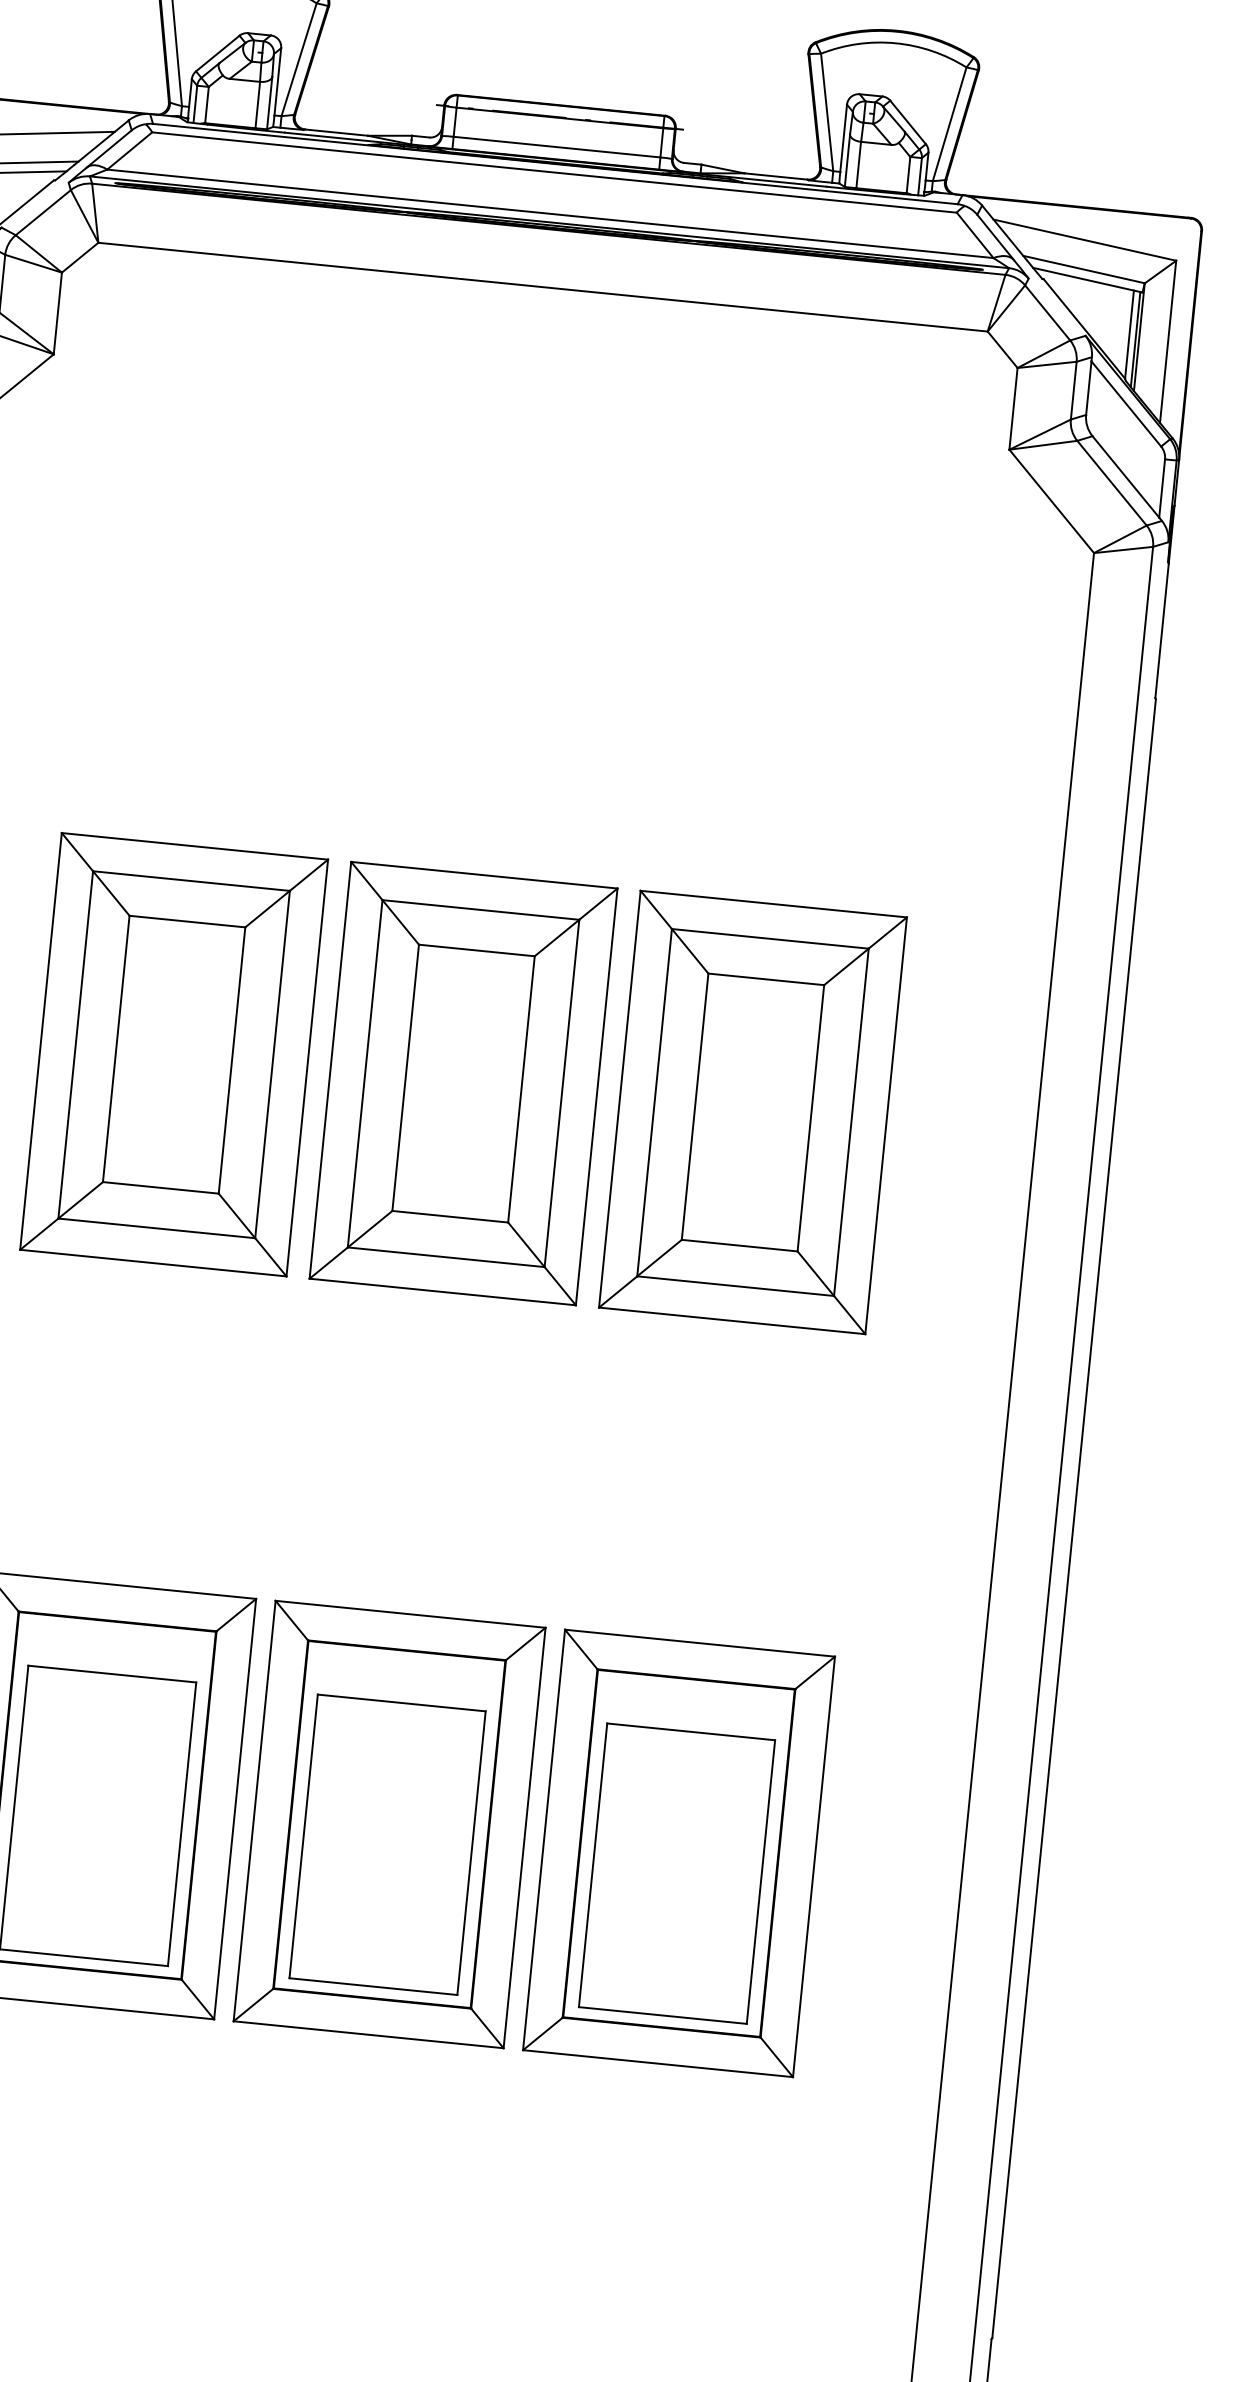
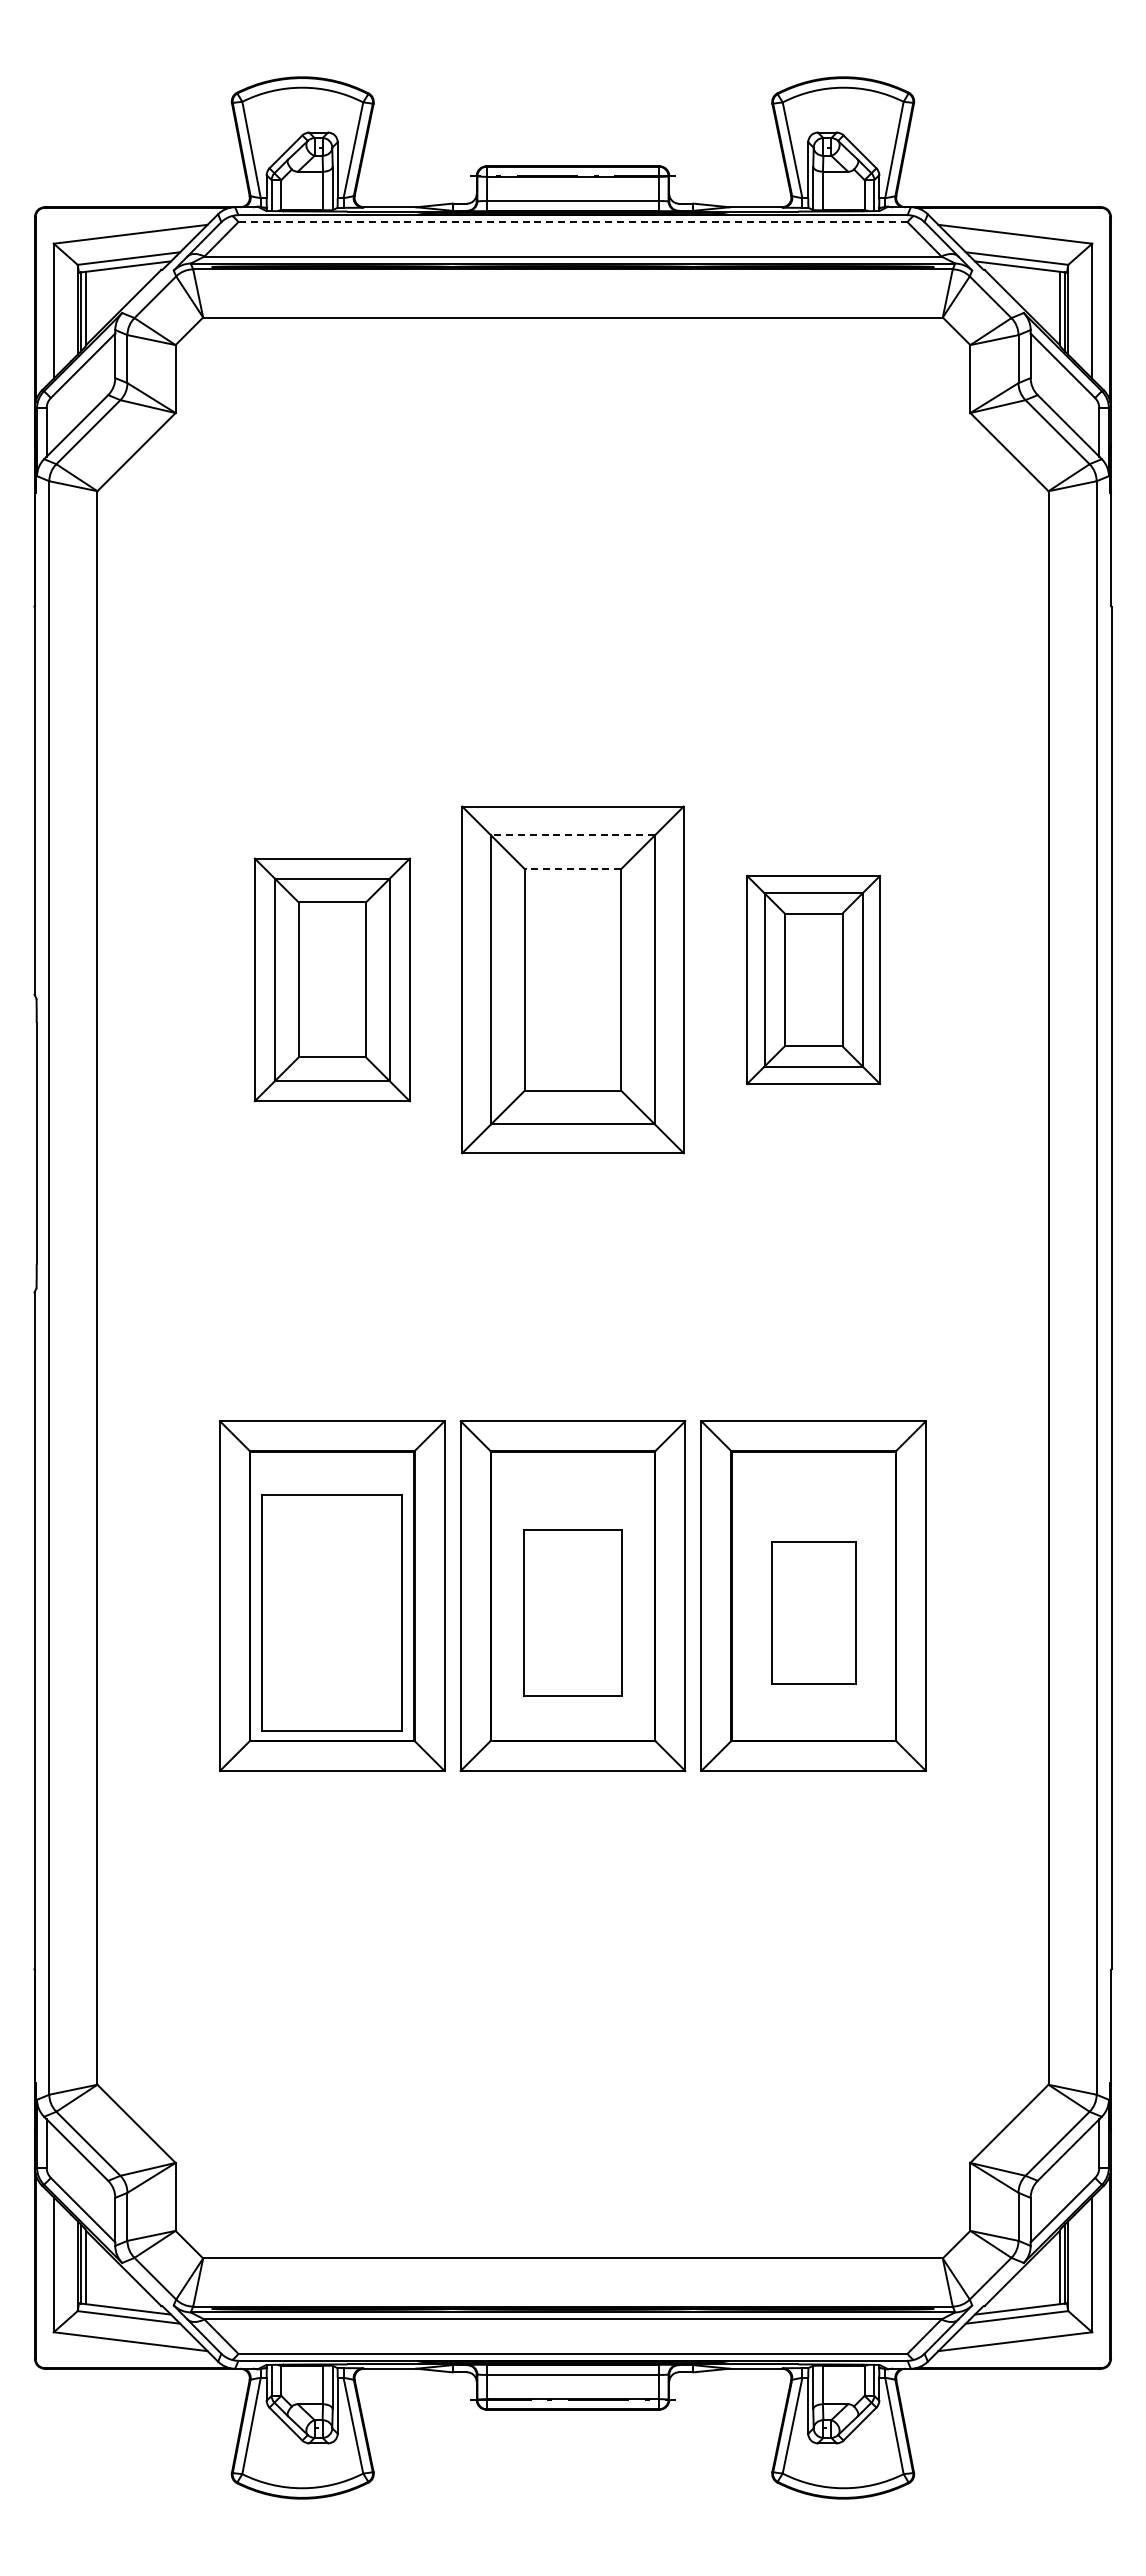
line: (553, 172) -> (572, 222), solid -> dashed
line: (480, 909) -> (572, 835), solid -> dashed
line: (476, 950) -> (572, 869), solid -> dashed
part: (174, 1054) -> (332, 979), size x0.7
part: (752, 1112) -> (813, 979), size x0.6
part: (387, 1844) -> (572, 1612), size x0.7
part: (676, 1873) -> (813, 1612), size x0.6

